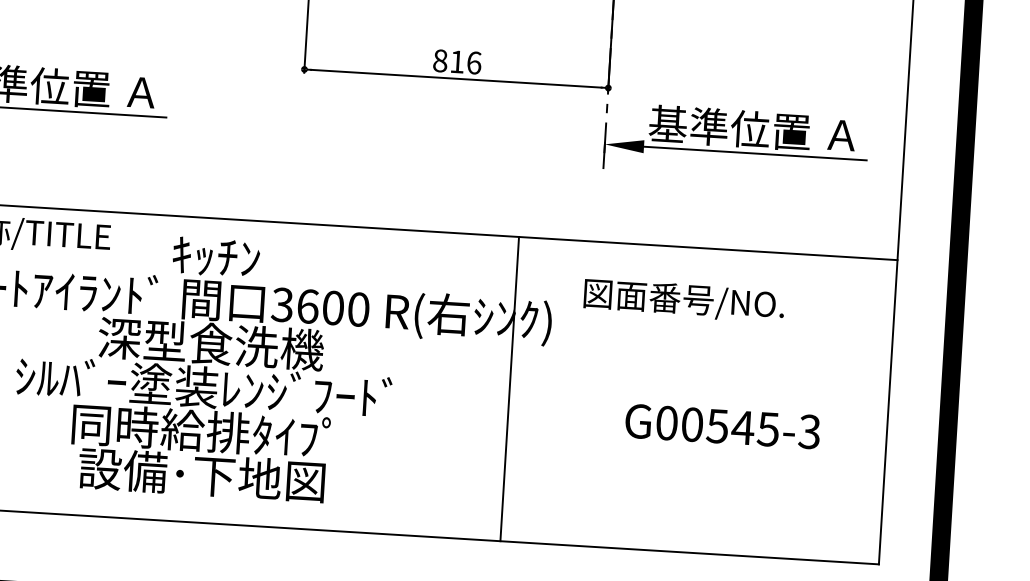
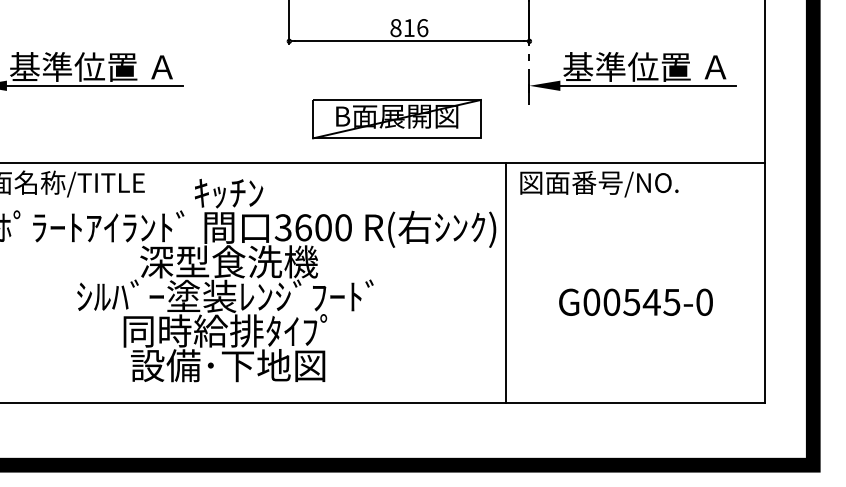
part: (434, 176) -> (396, 119), added
text: (684, 301) -> (599, 184), moved
line: (510, 388) -> (506, 282), moved
text: (809, 430) -> (704, 301), G00545-3 -> G00545-0

